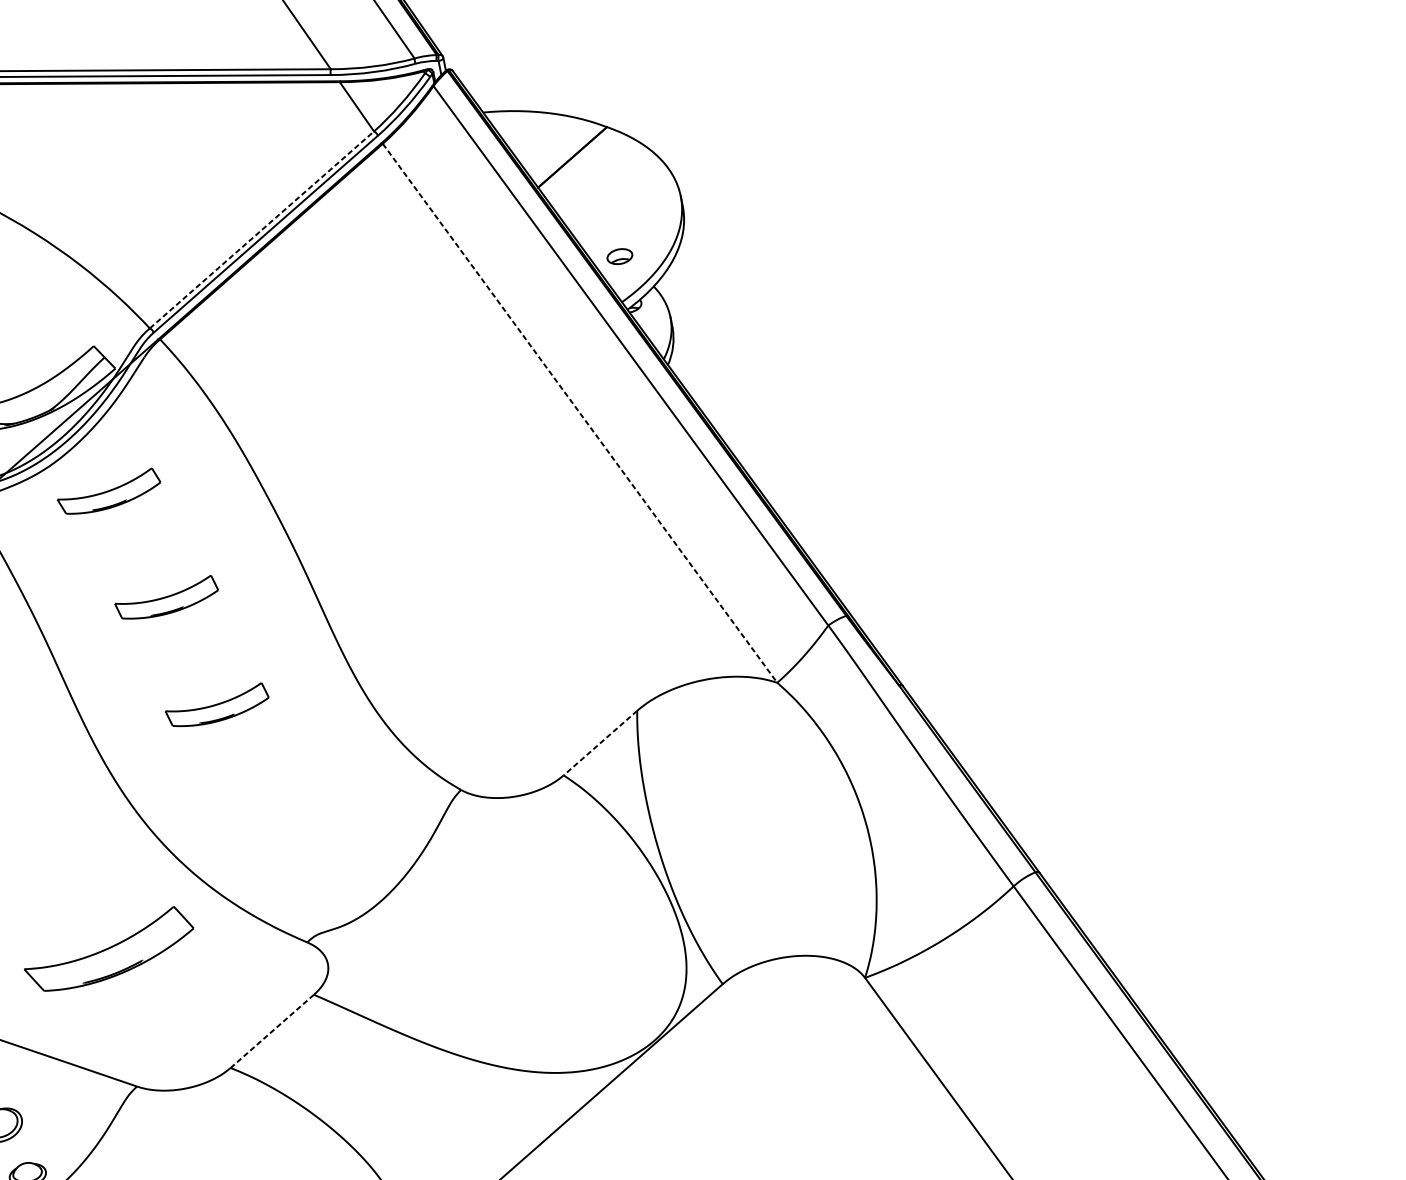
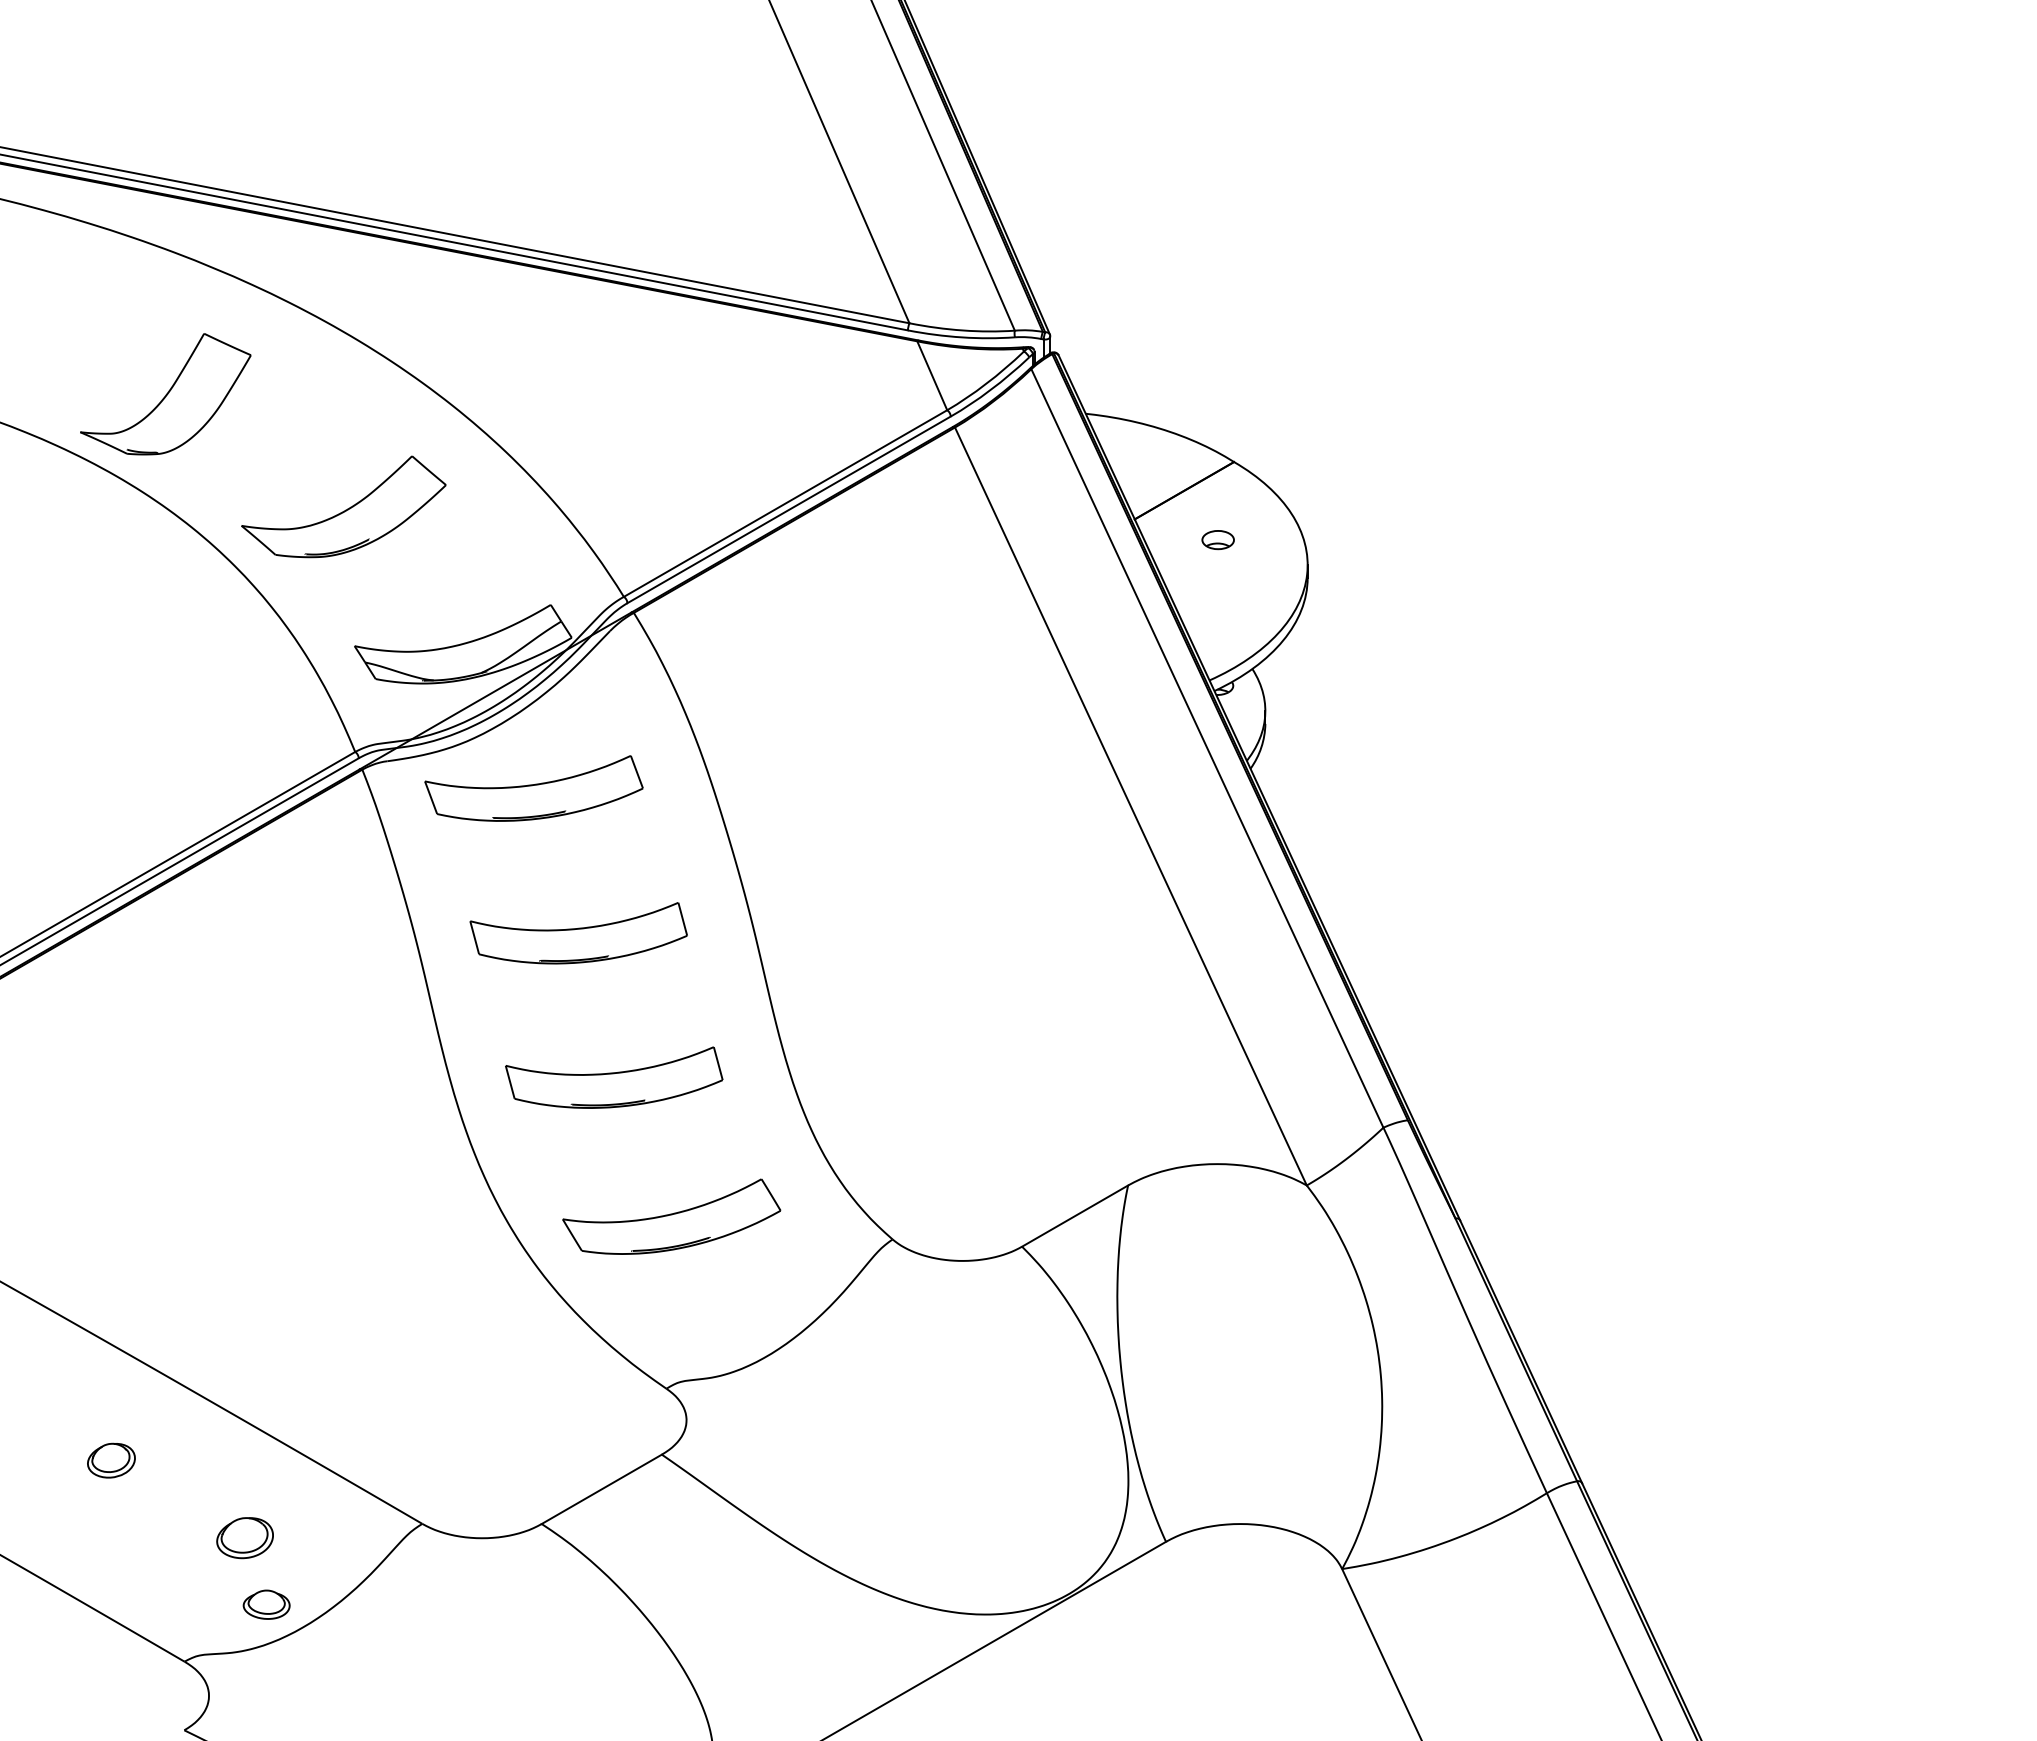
line: (261, 229) -> (785, 503), dashed -> solid
part: (619, 257) -> (1217, 540), moved
line: (579, 413) -> (1130, 806), dashed -> solid
part: (109, 492) -> (533, 788), size x1.67
part: (166, 599) -> (578, 933), size x1.67
part: (217, 706) -> (614, 1077), size x1.67
line: (600, 743) -> (1074, 1216), dashed -> solid
part: (109, 950) -> (671, 1216), moved
line: (272, 1031) -> (601, 1489), dashed -> solid

